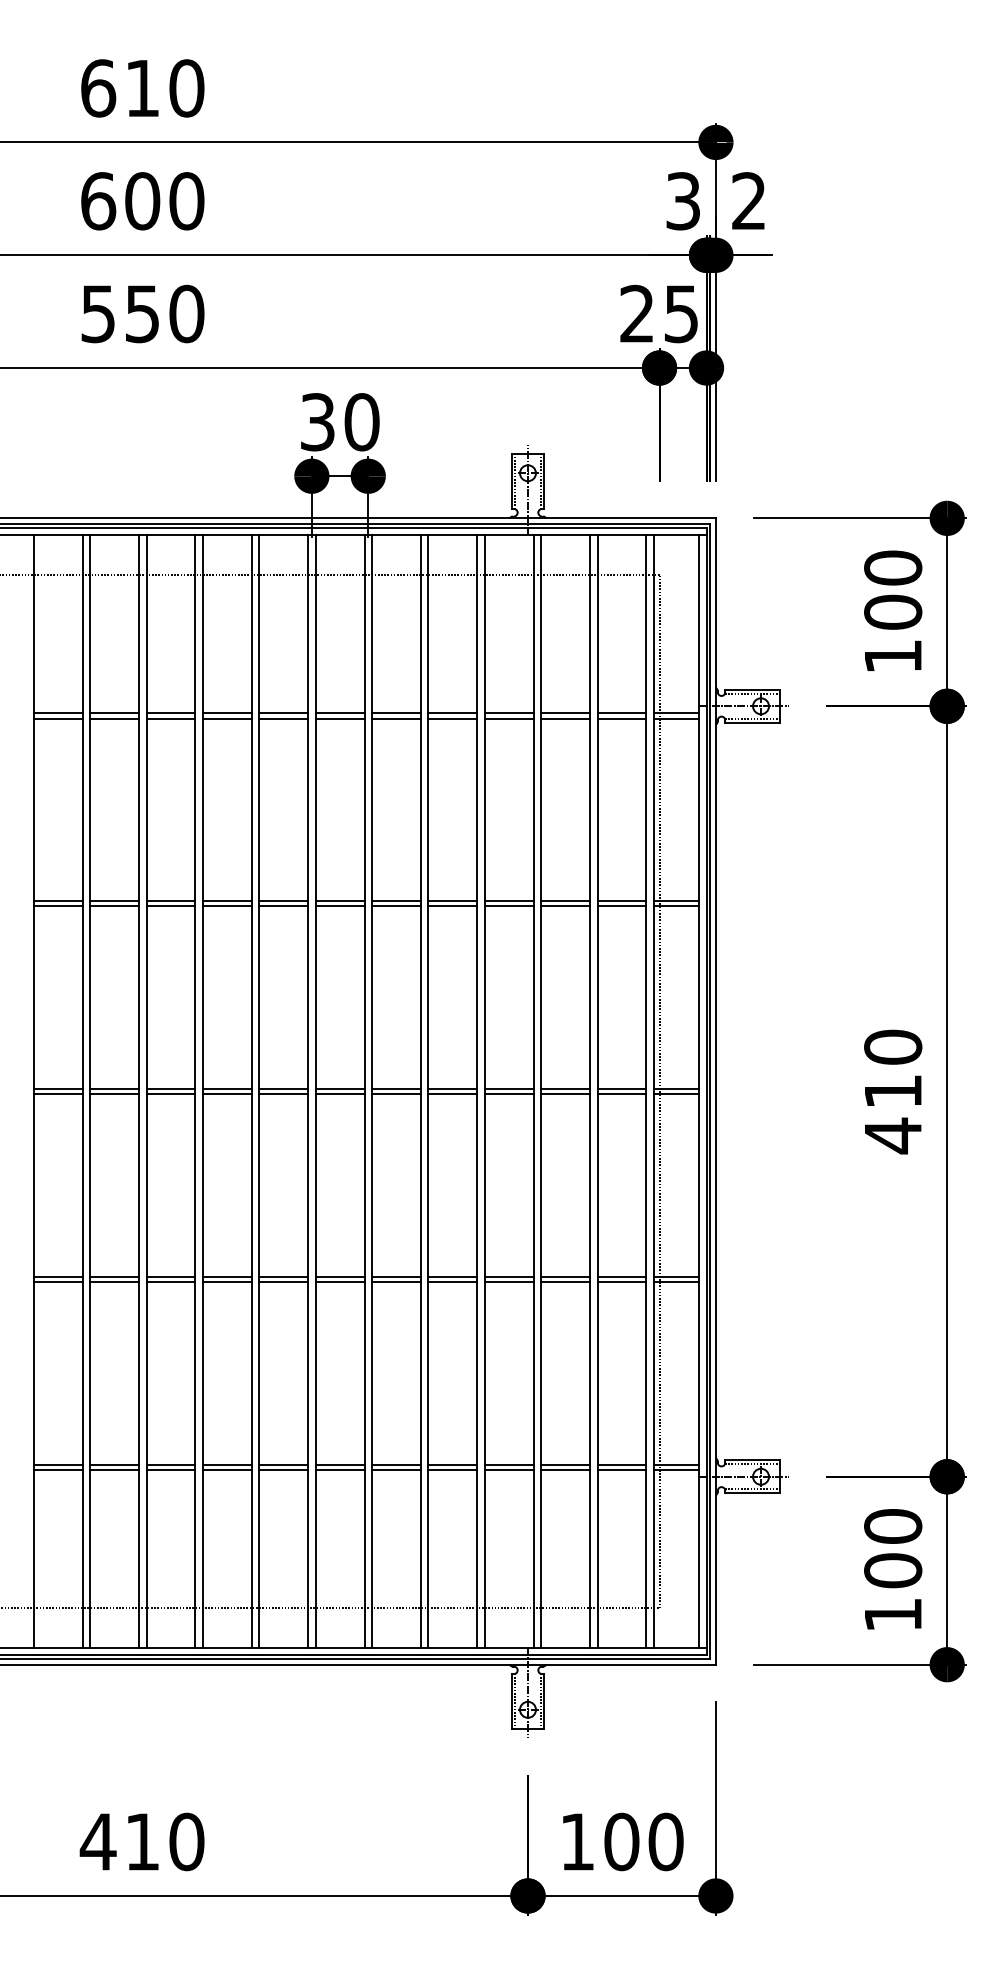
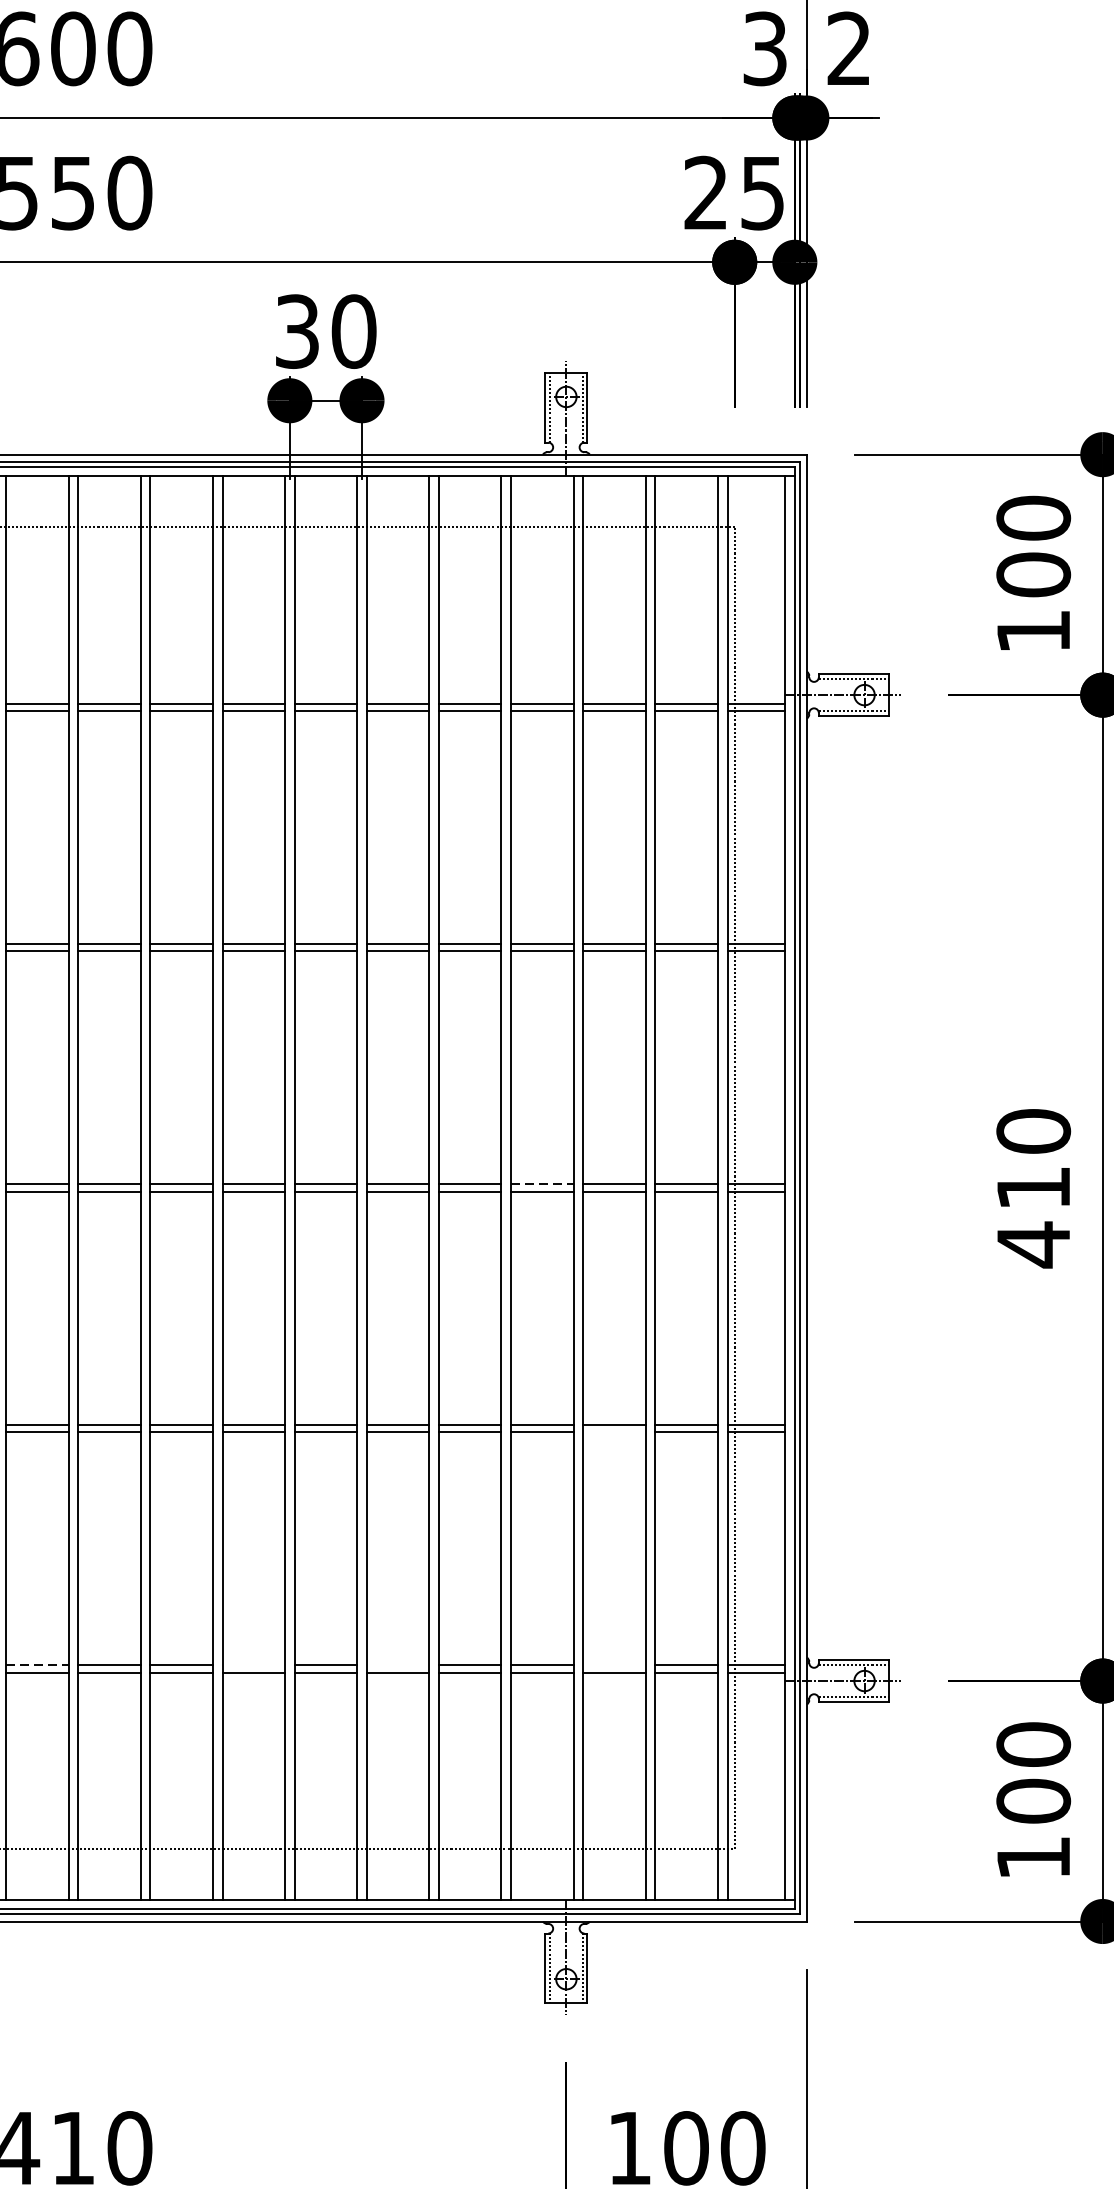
line: (509, 1088) -> (542, 1184), solid -> dashed
line: (565, 1282) -> (614, 1432), removed
line: (115, 1464) -> (38, 1665), solid -> dashed
line: (283, 1464) -> (253, 1665), removed
line: (396, 1464) -> (398, 1665), removed
line: (565, 1464) -> (614, 1665), removed

